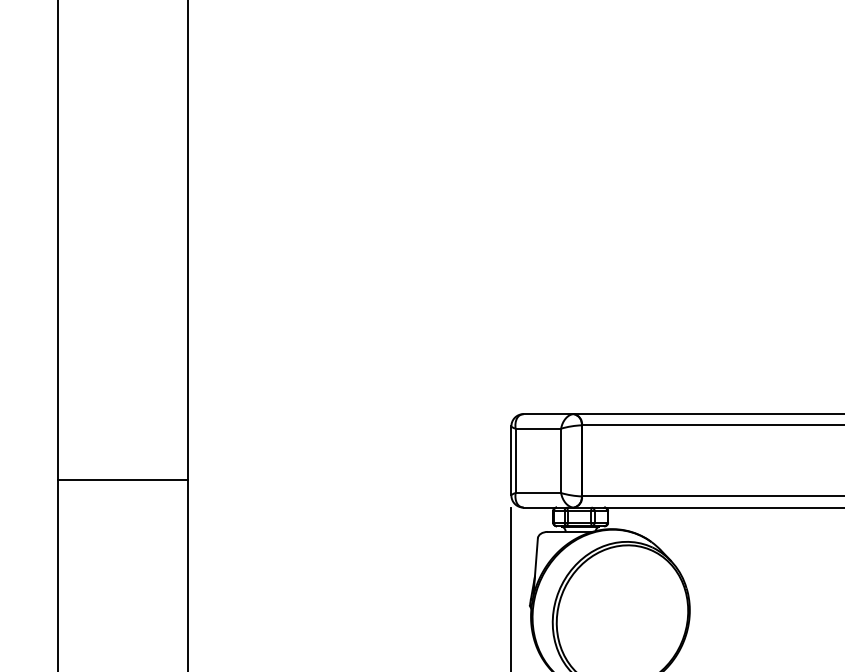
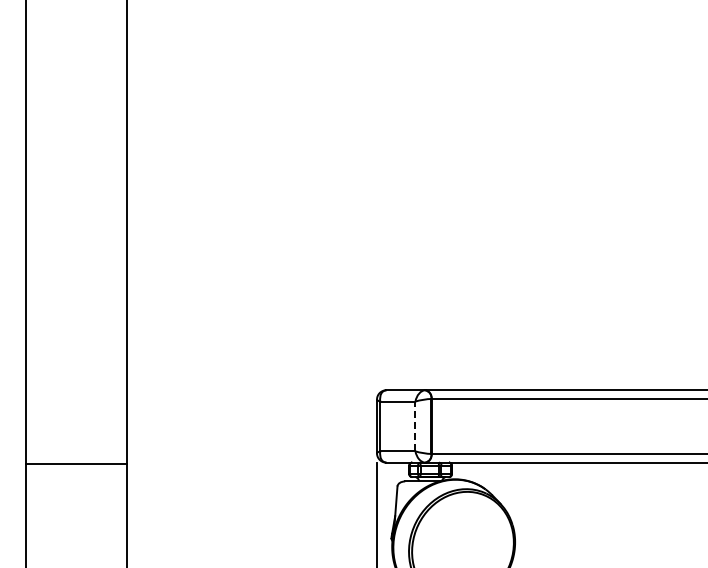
line: (561, 460) -> (415, 426), solid -> dashed
line: (121, 479) -> (75, 463), moved

